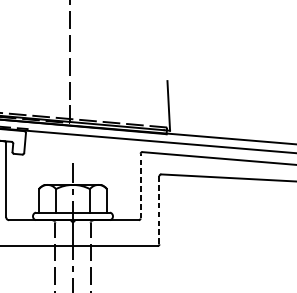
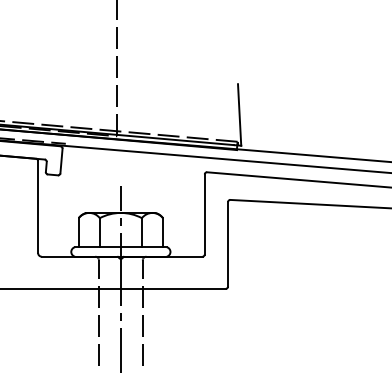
line: (140, 186) -> (204, 214), dashed -> solid
line: (159, 210) -> (228, 244), dashed -> solid

